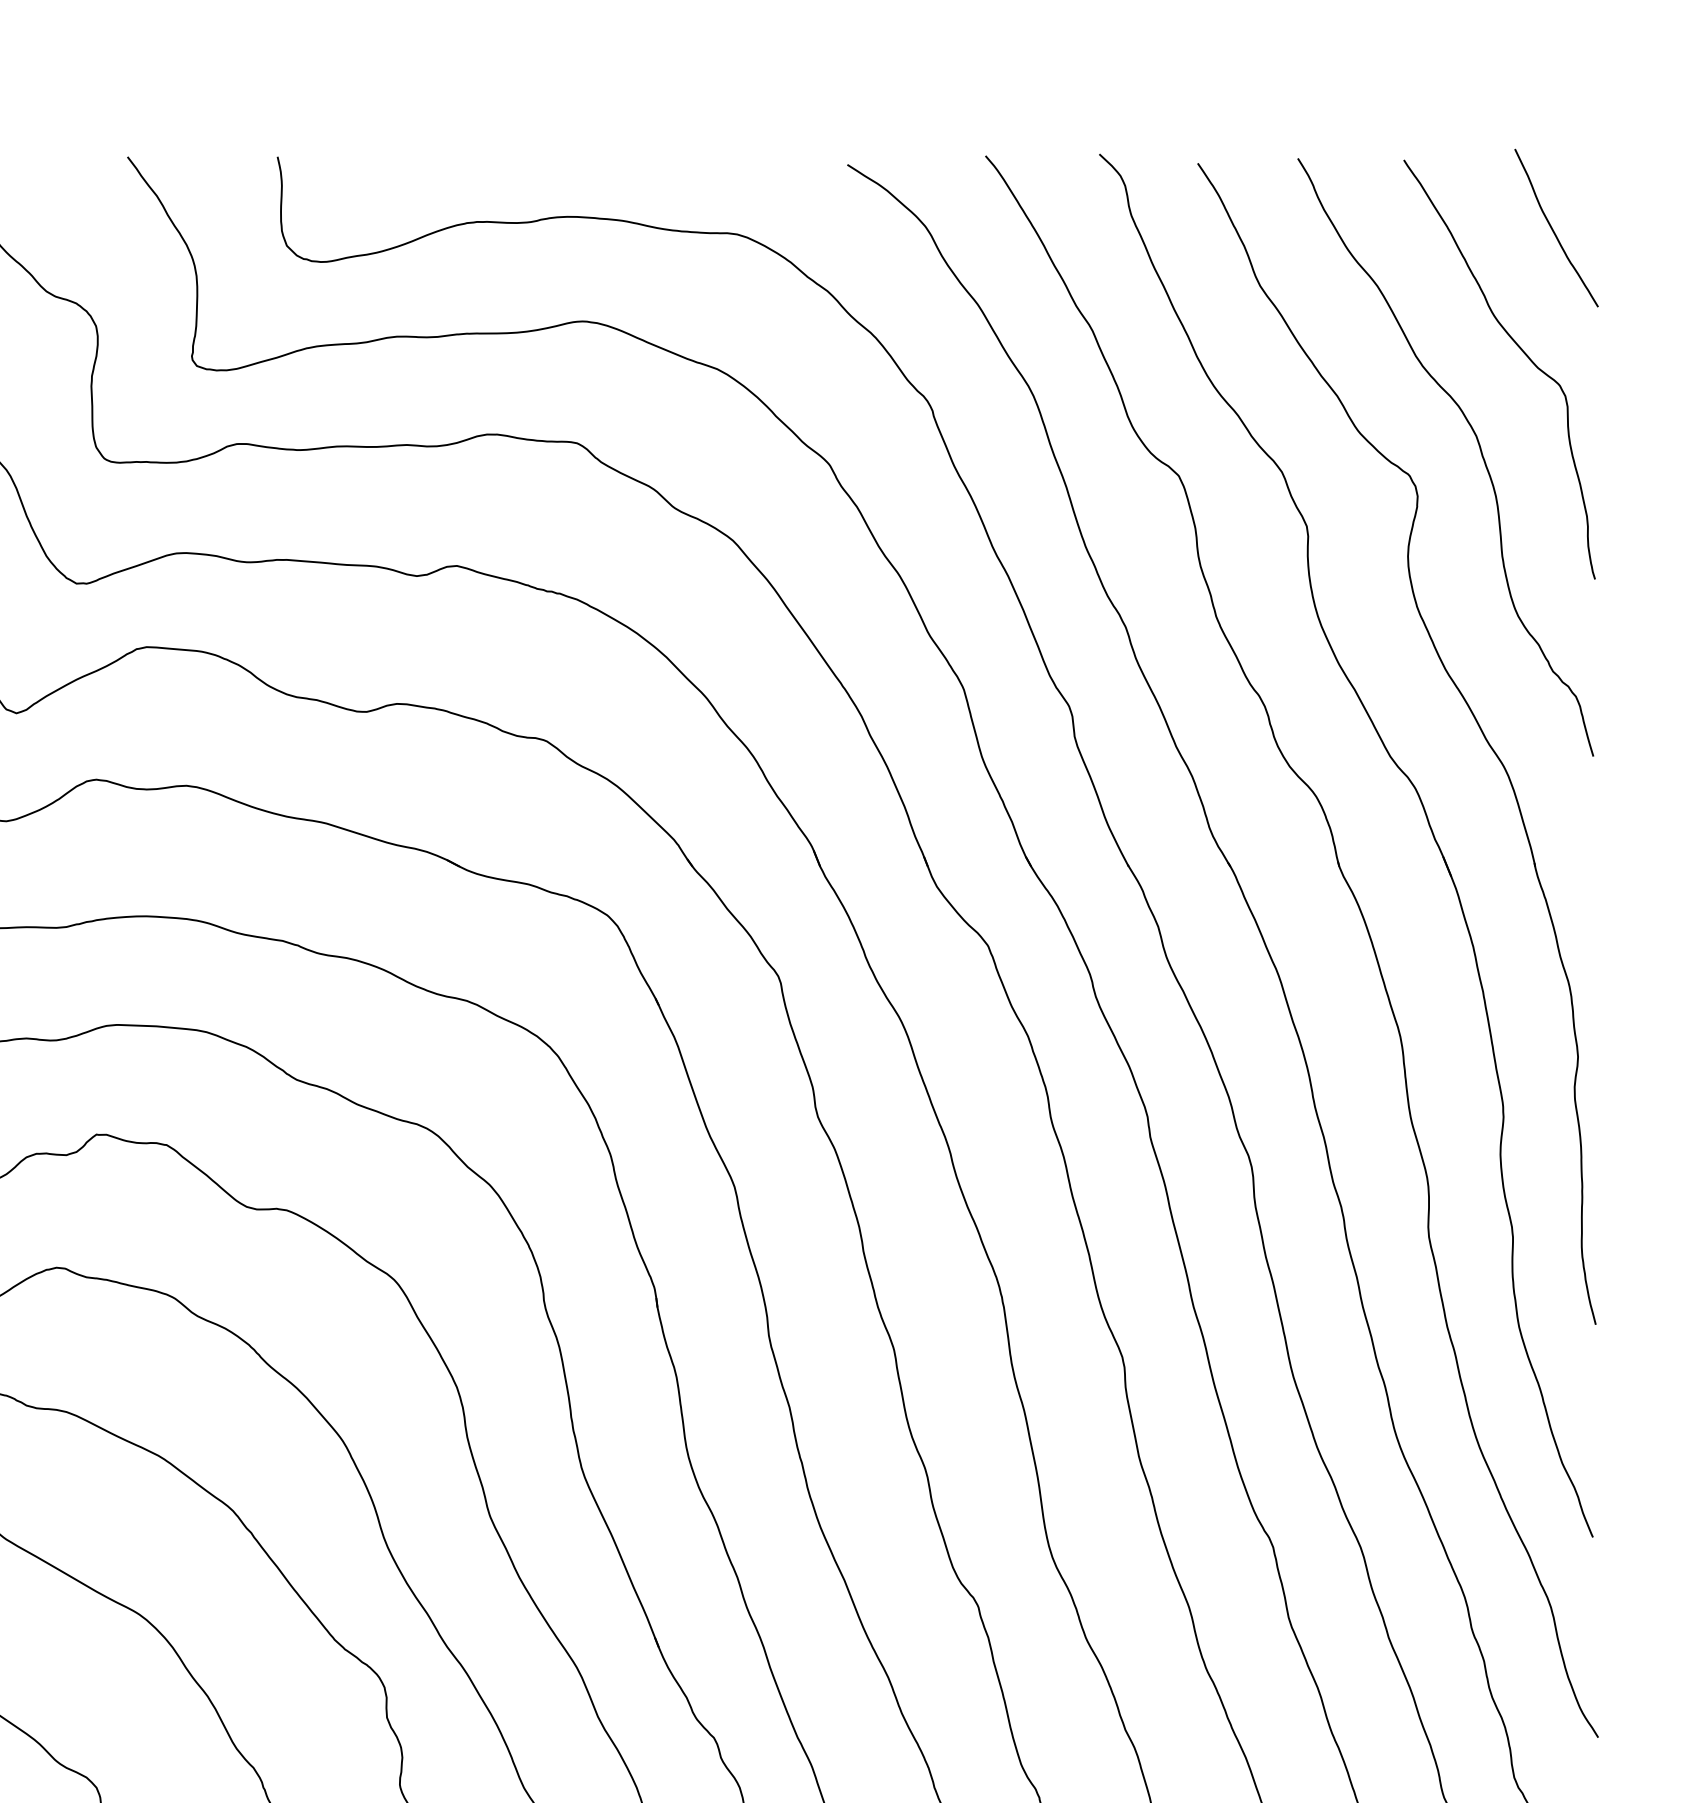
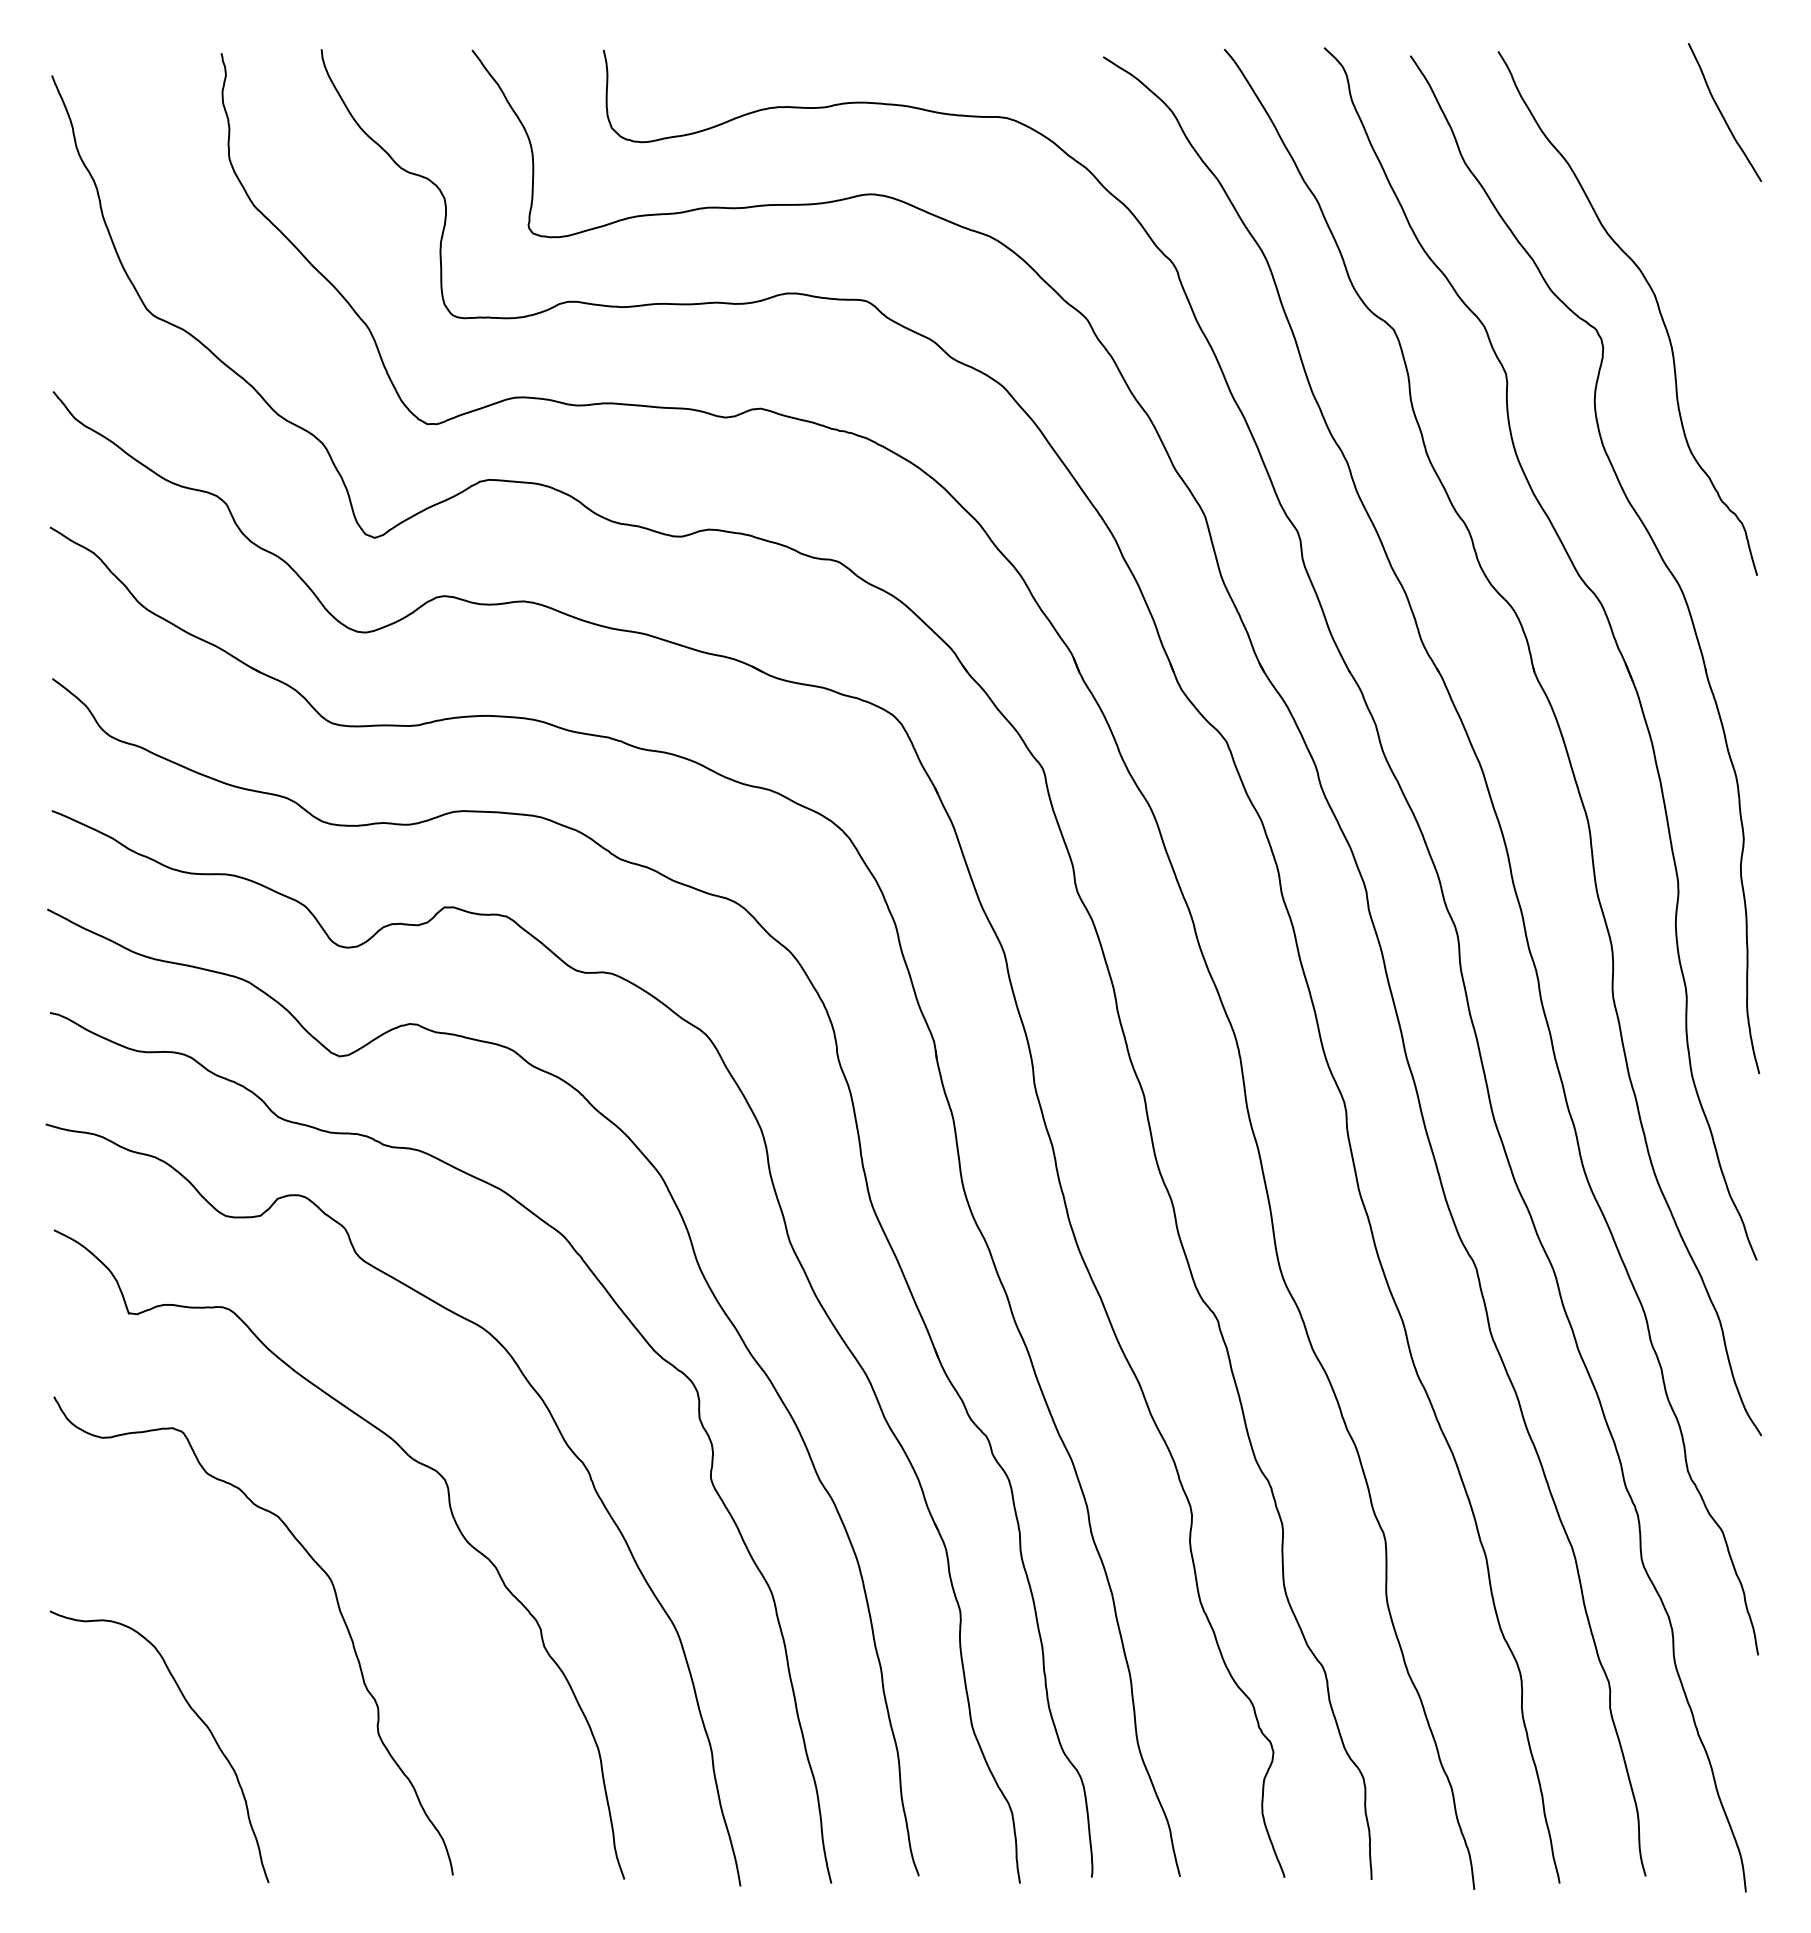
curve: (1519, 349) -> (1692, 218), removed

